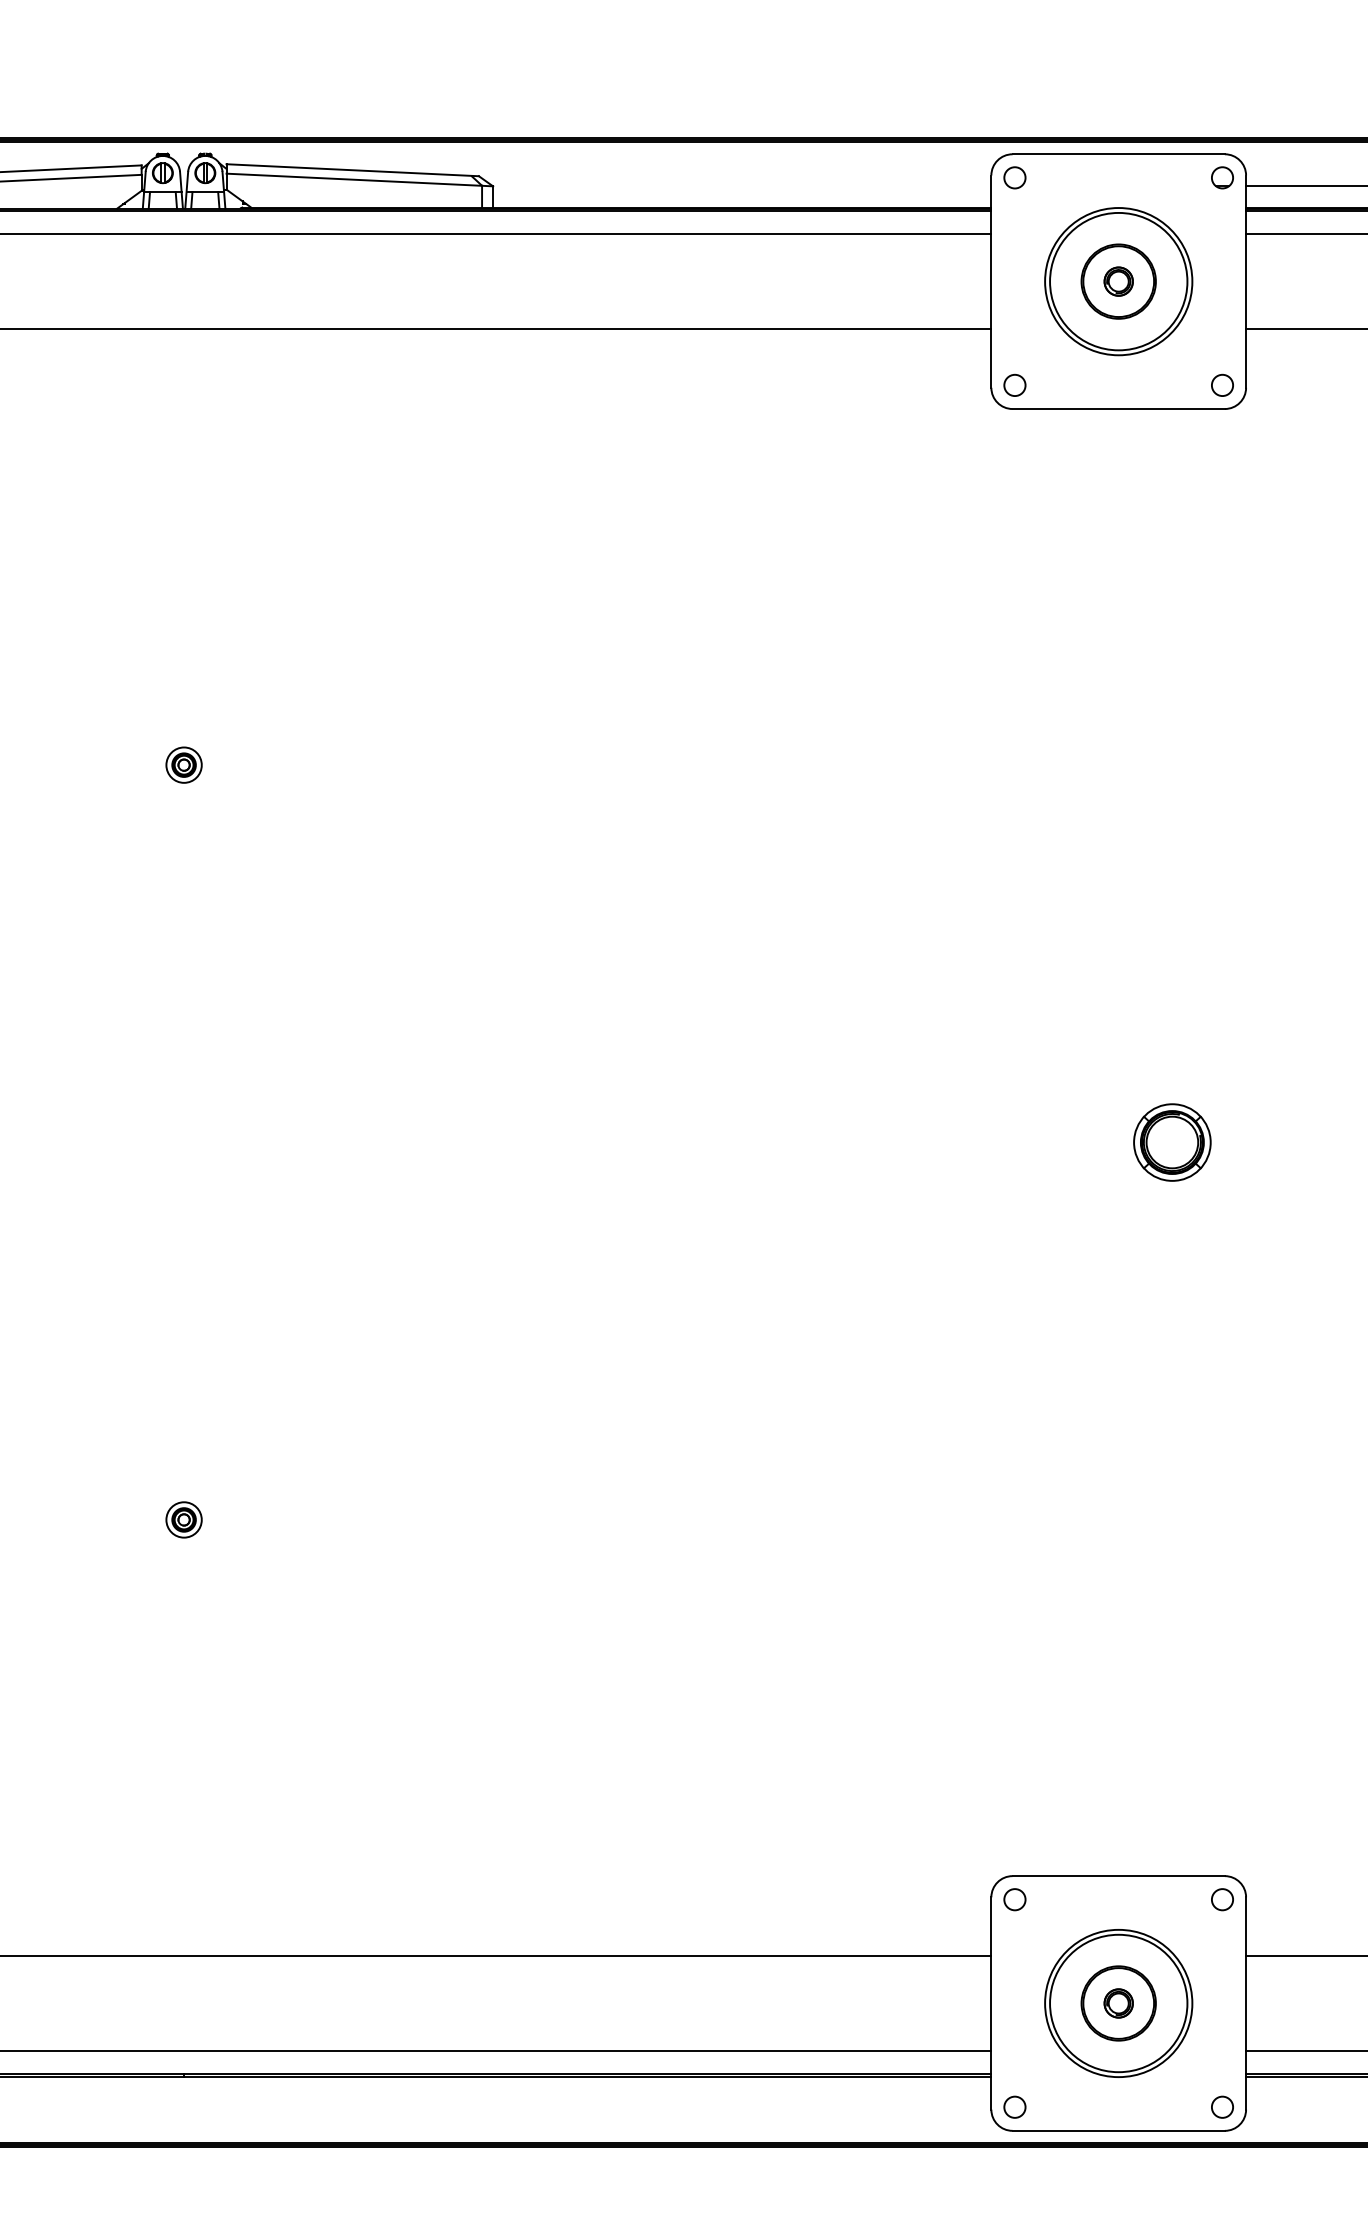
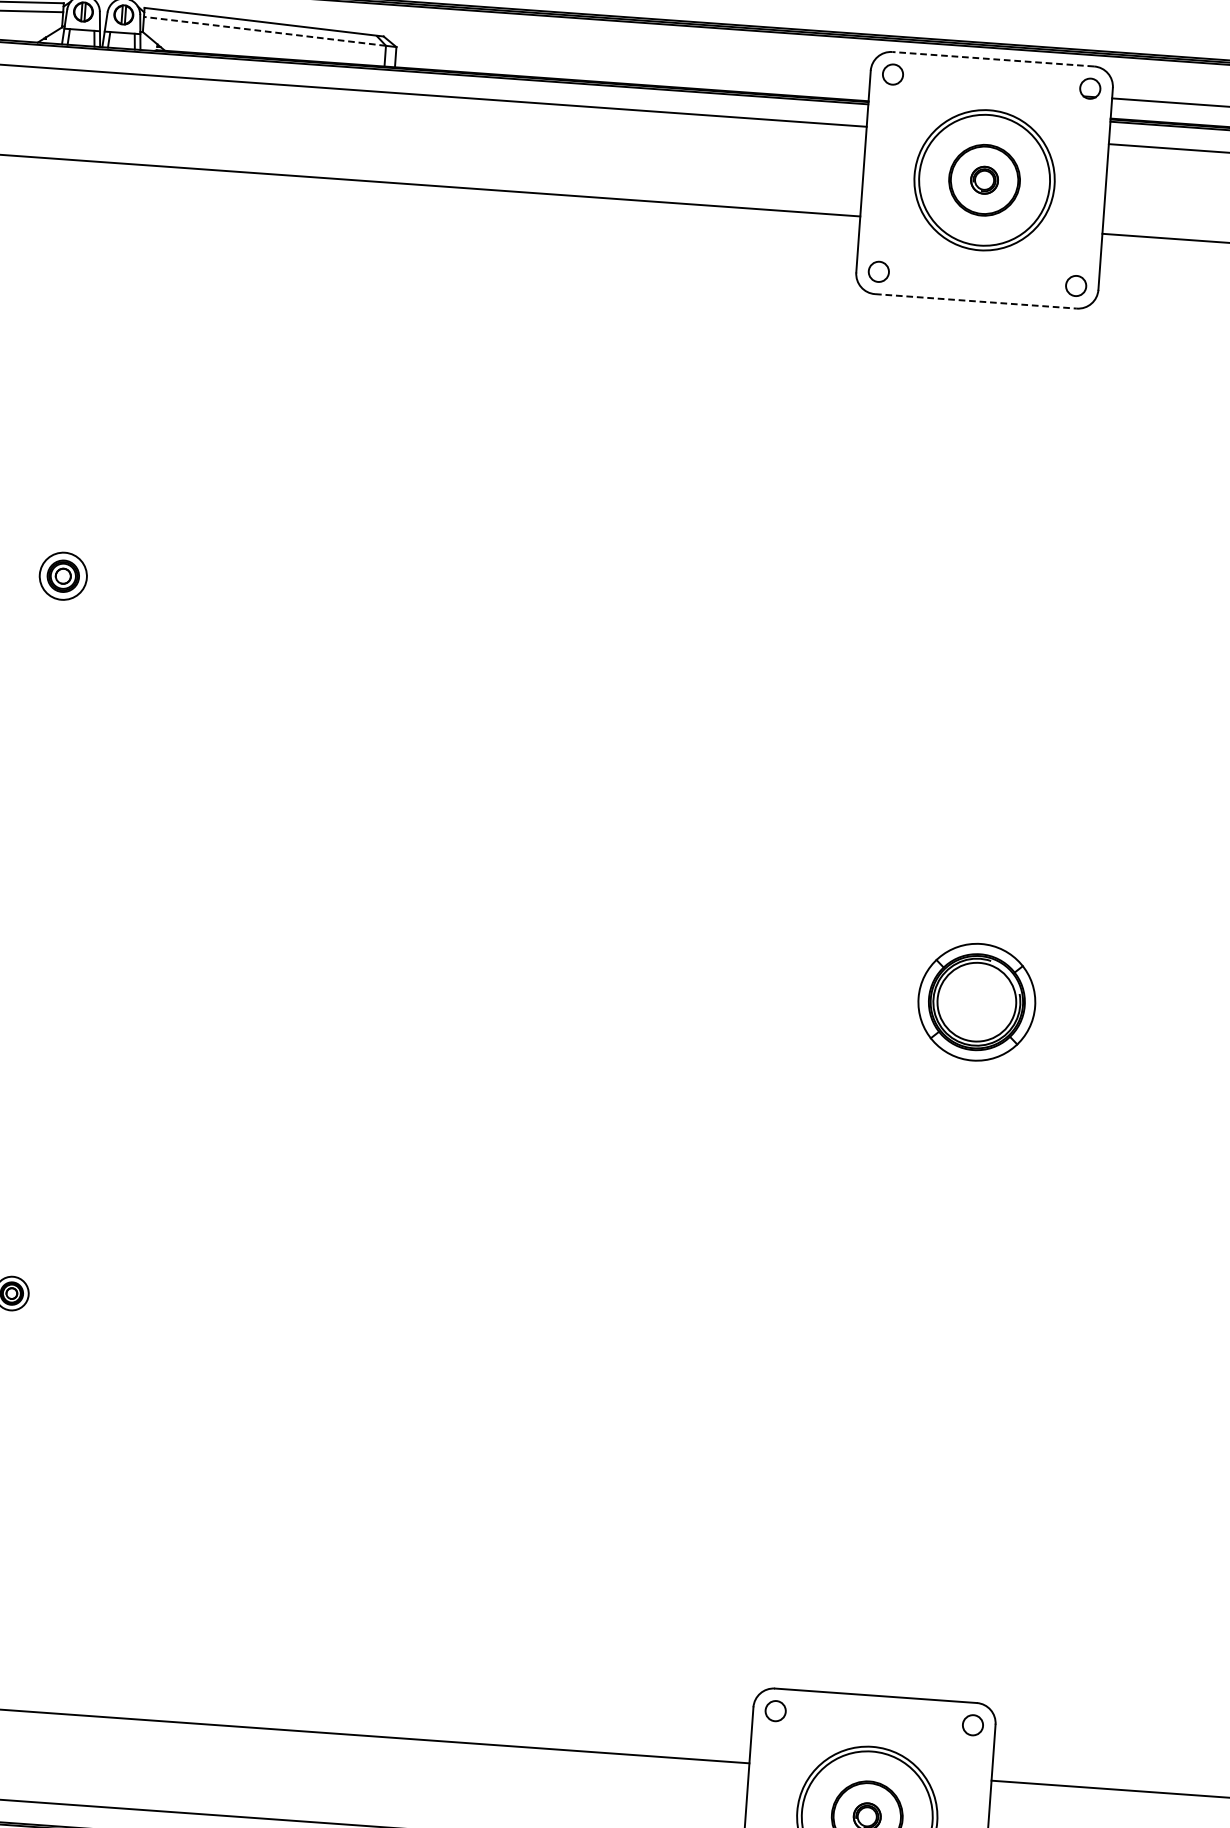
line: (1118, 154) -> (993, 59), solid -> dashed
line: (354, 179) -> (265, 31), solid -> dashed
line: (1119, 409) -> (976, 301), solid -> dashed
part: (183, 764) -> (62, 575), size x1.4
part: (1172, 1142) -> (977, 1002), size x1.6

